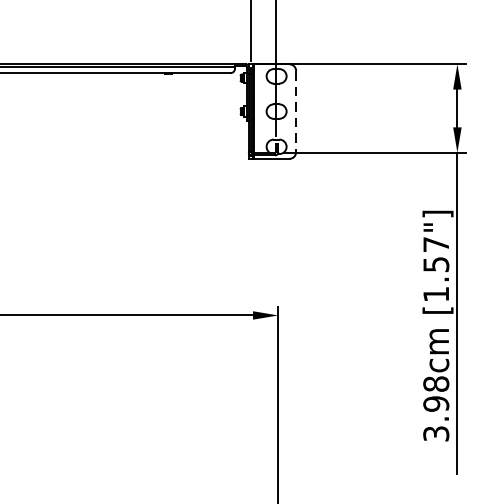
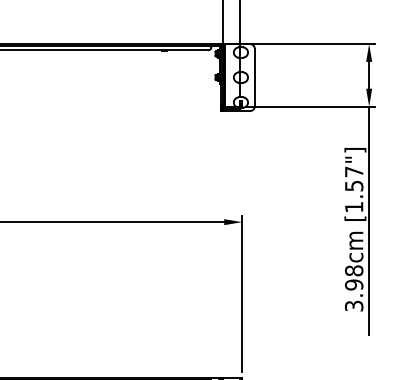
line: (295, 111) -> (254, 77), dashed -> solid

